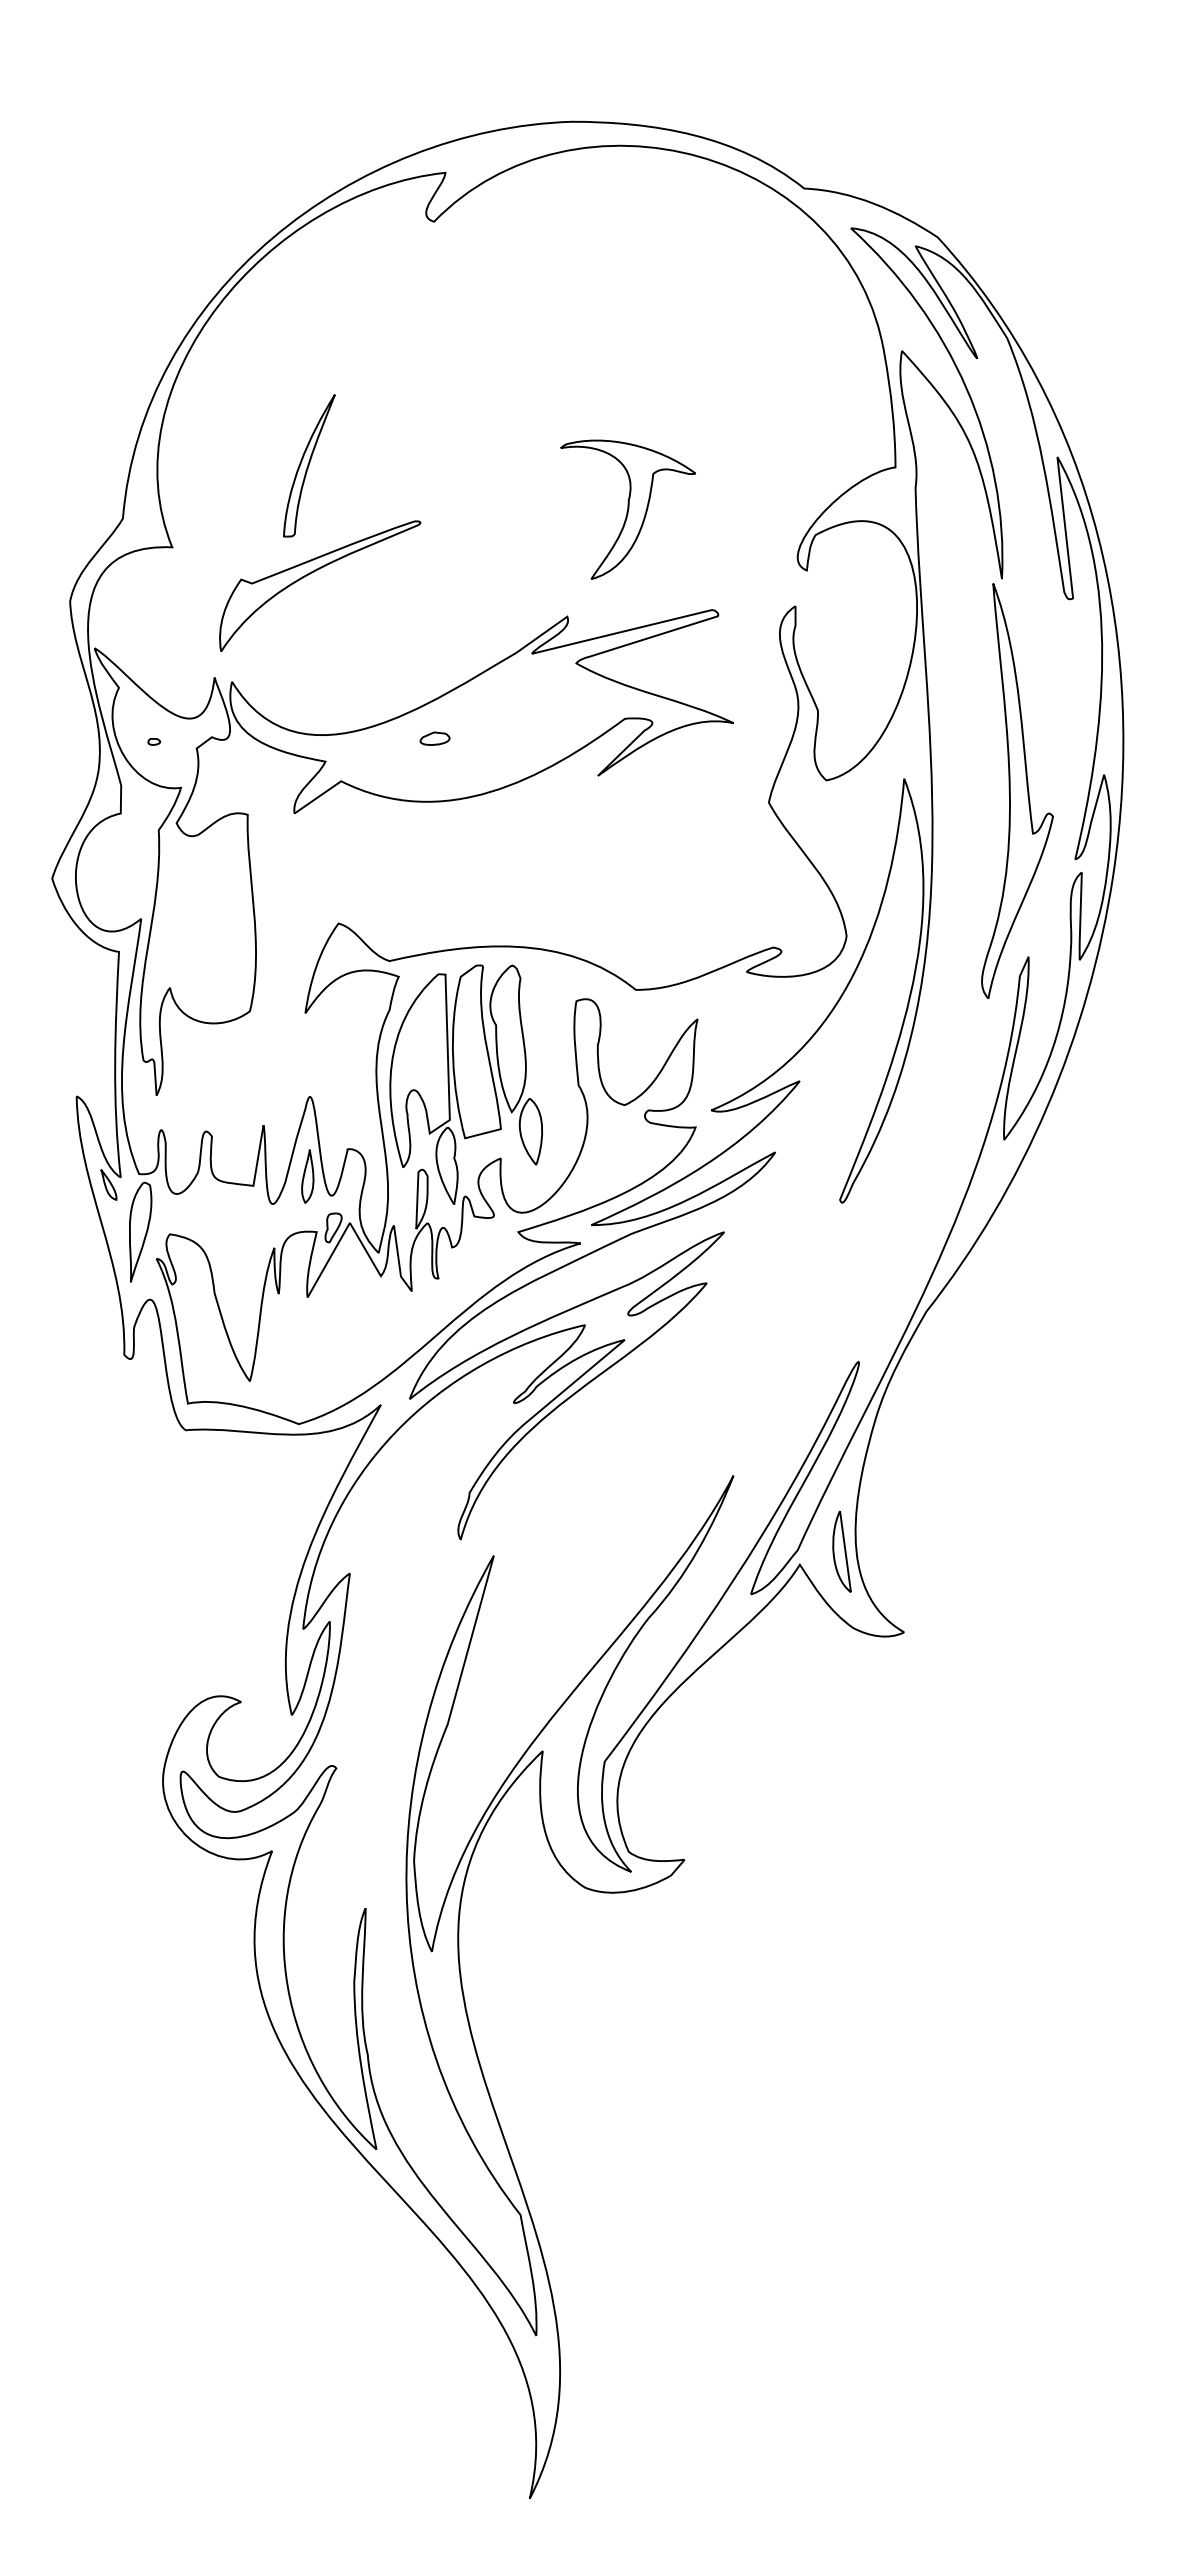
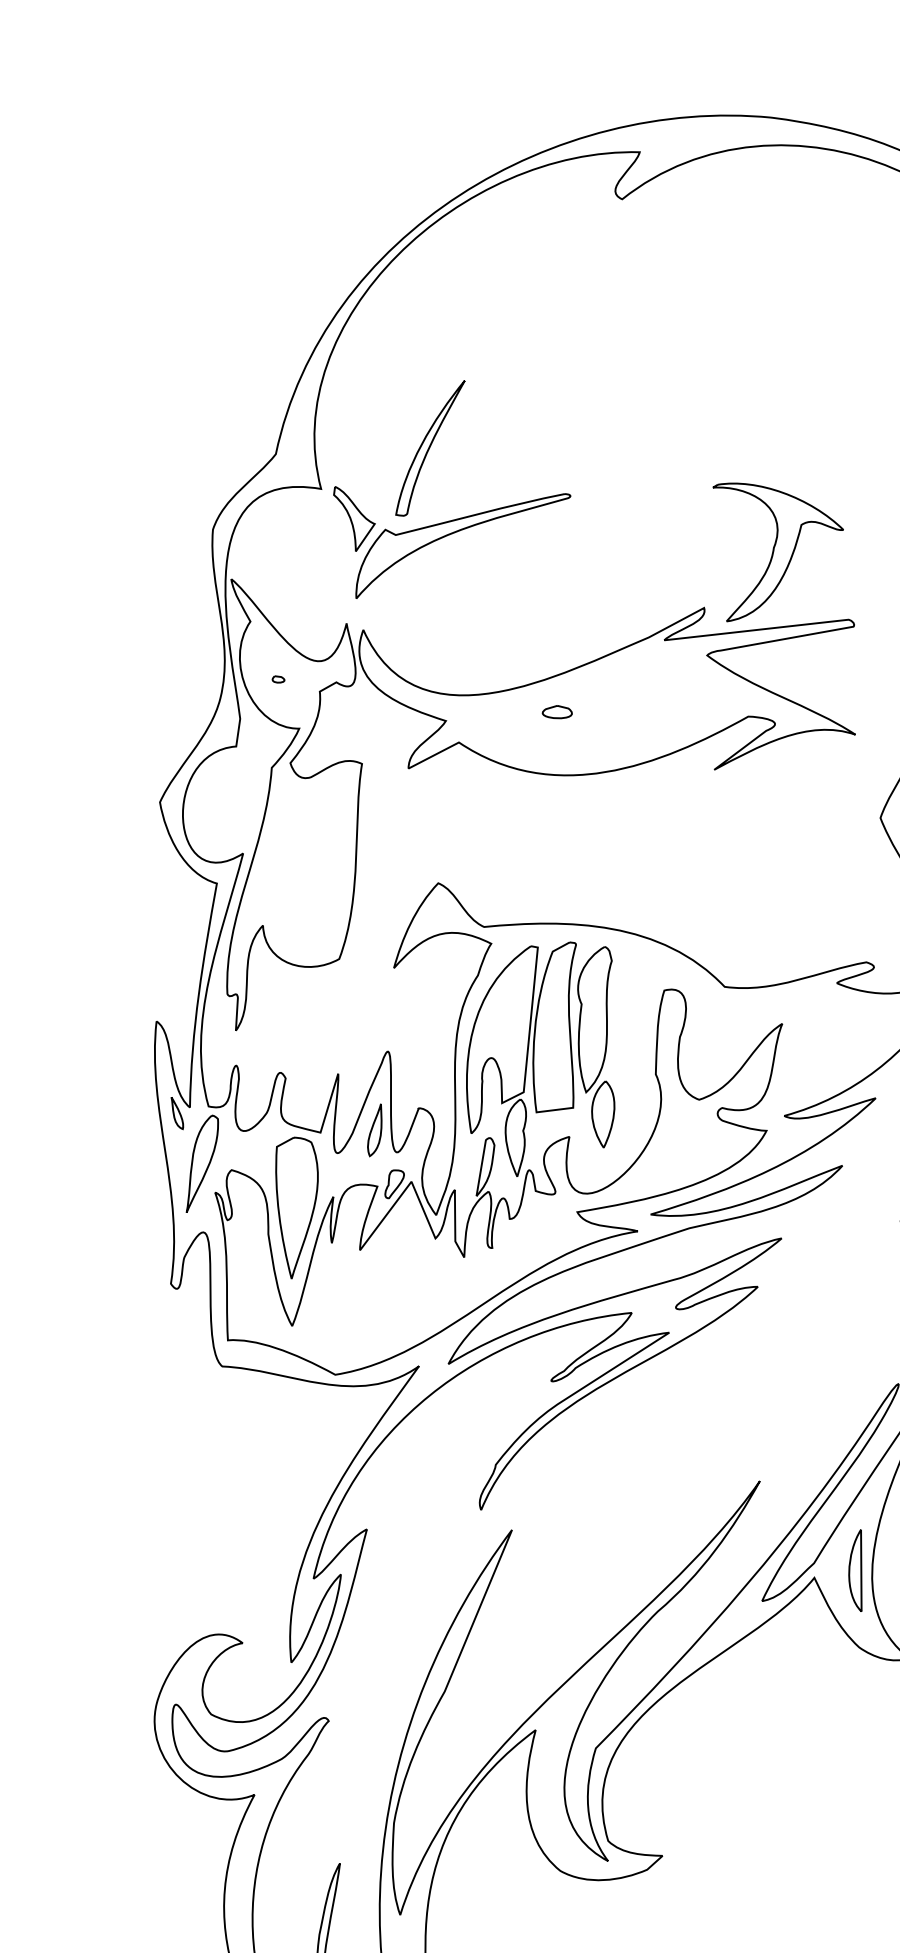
part: (309, 465) -> (430, 447), moved
part: (627, 509) -> (771, 556), moved
part: (207, 573) -> (352, 519), added
part: (234, 1263) -> (291, 1207), added

